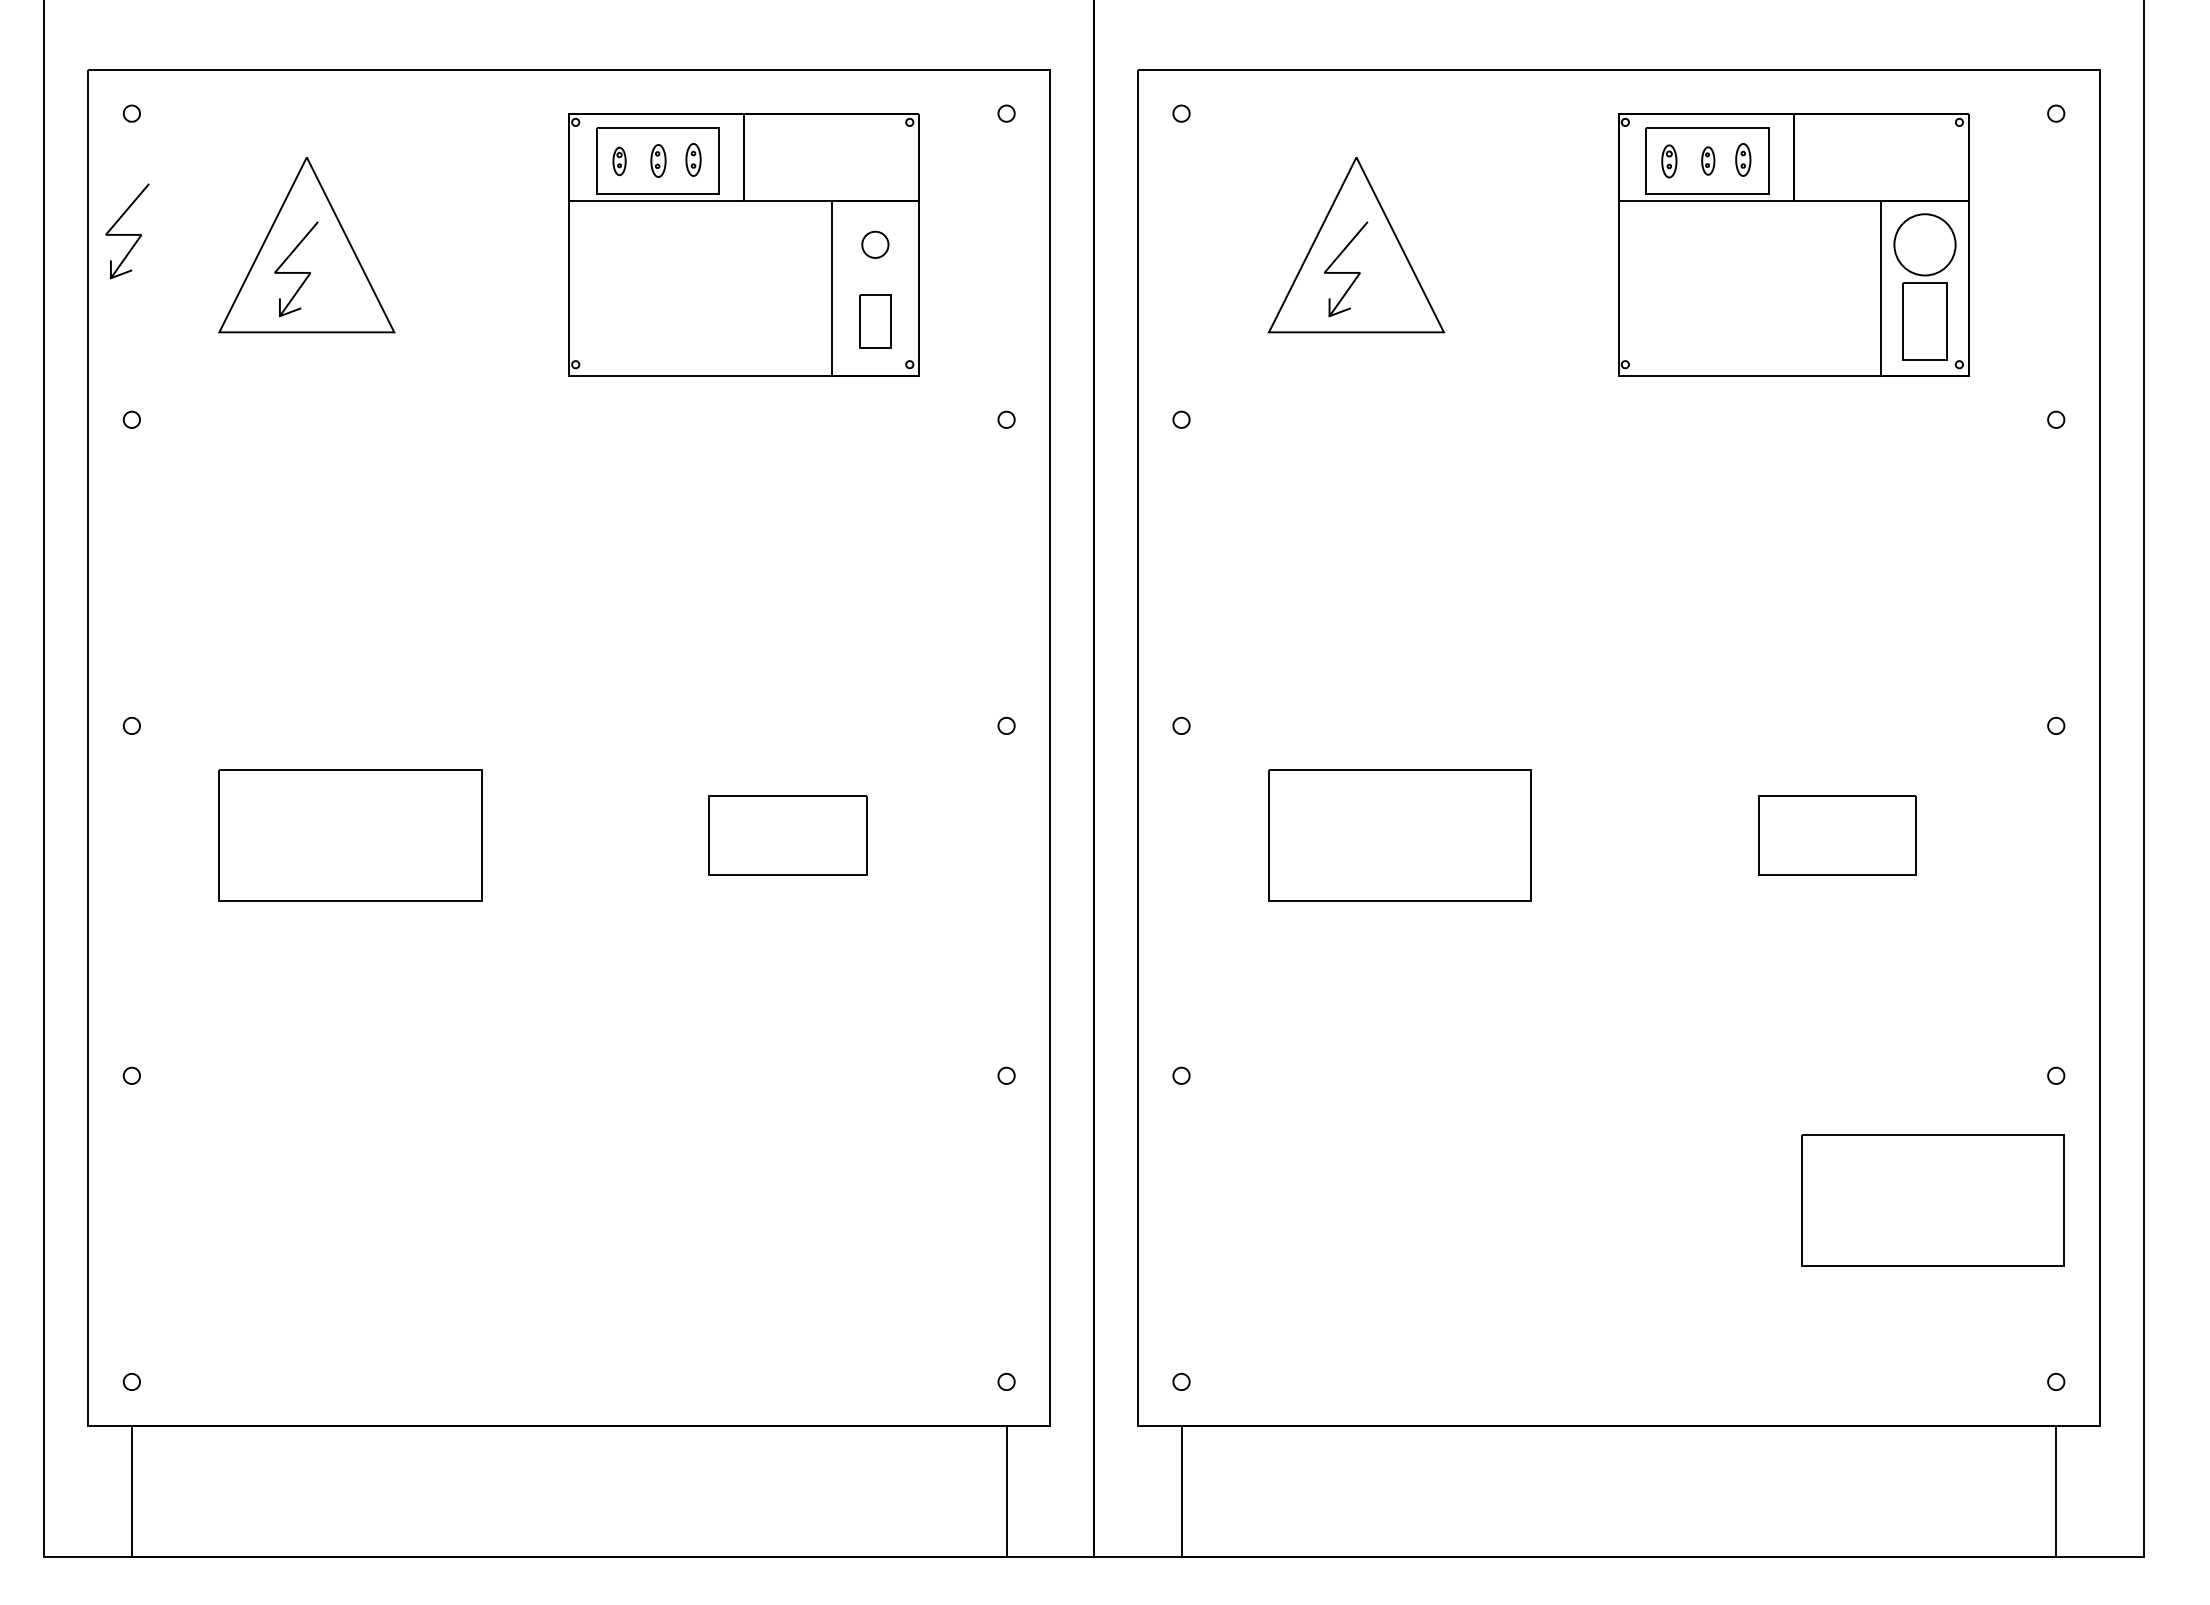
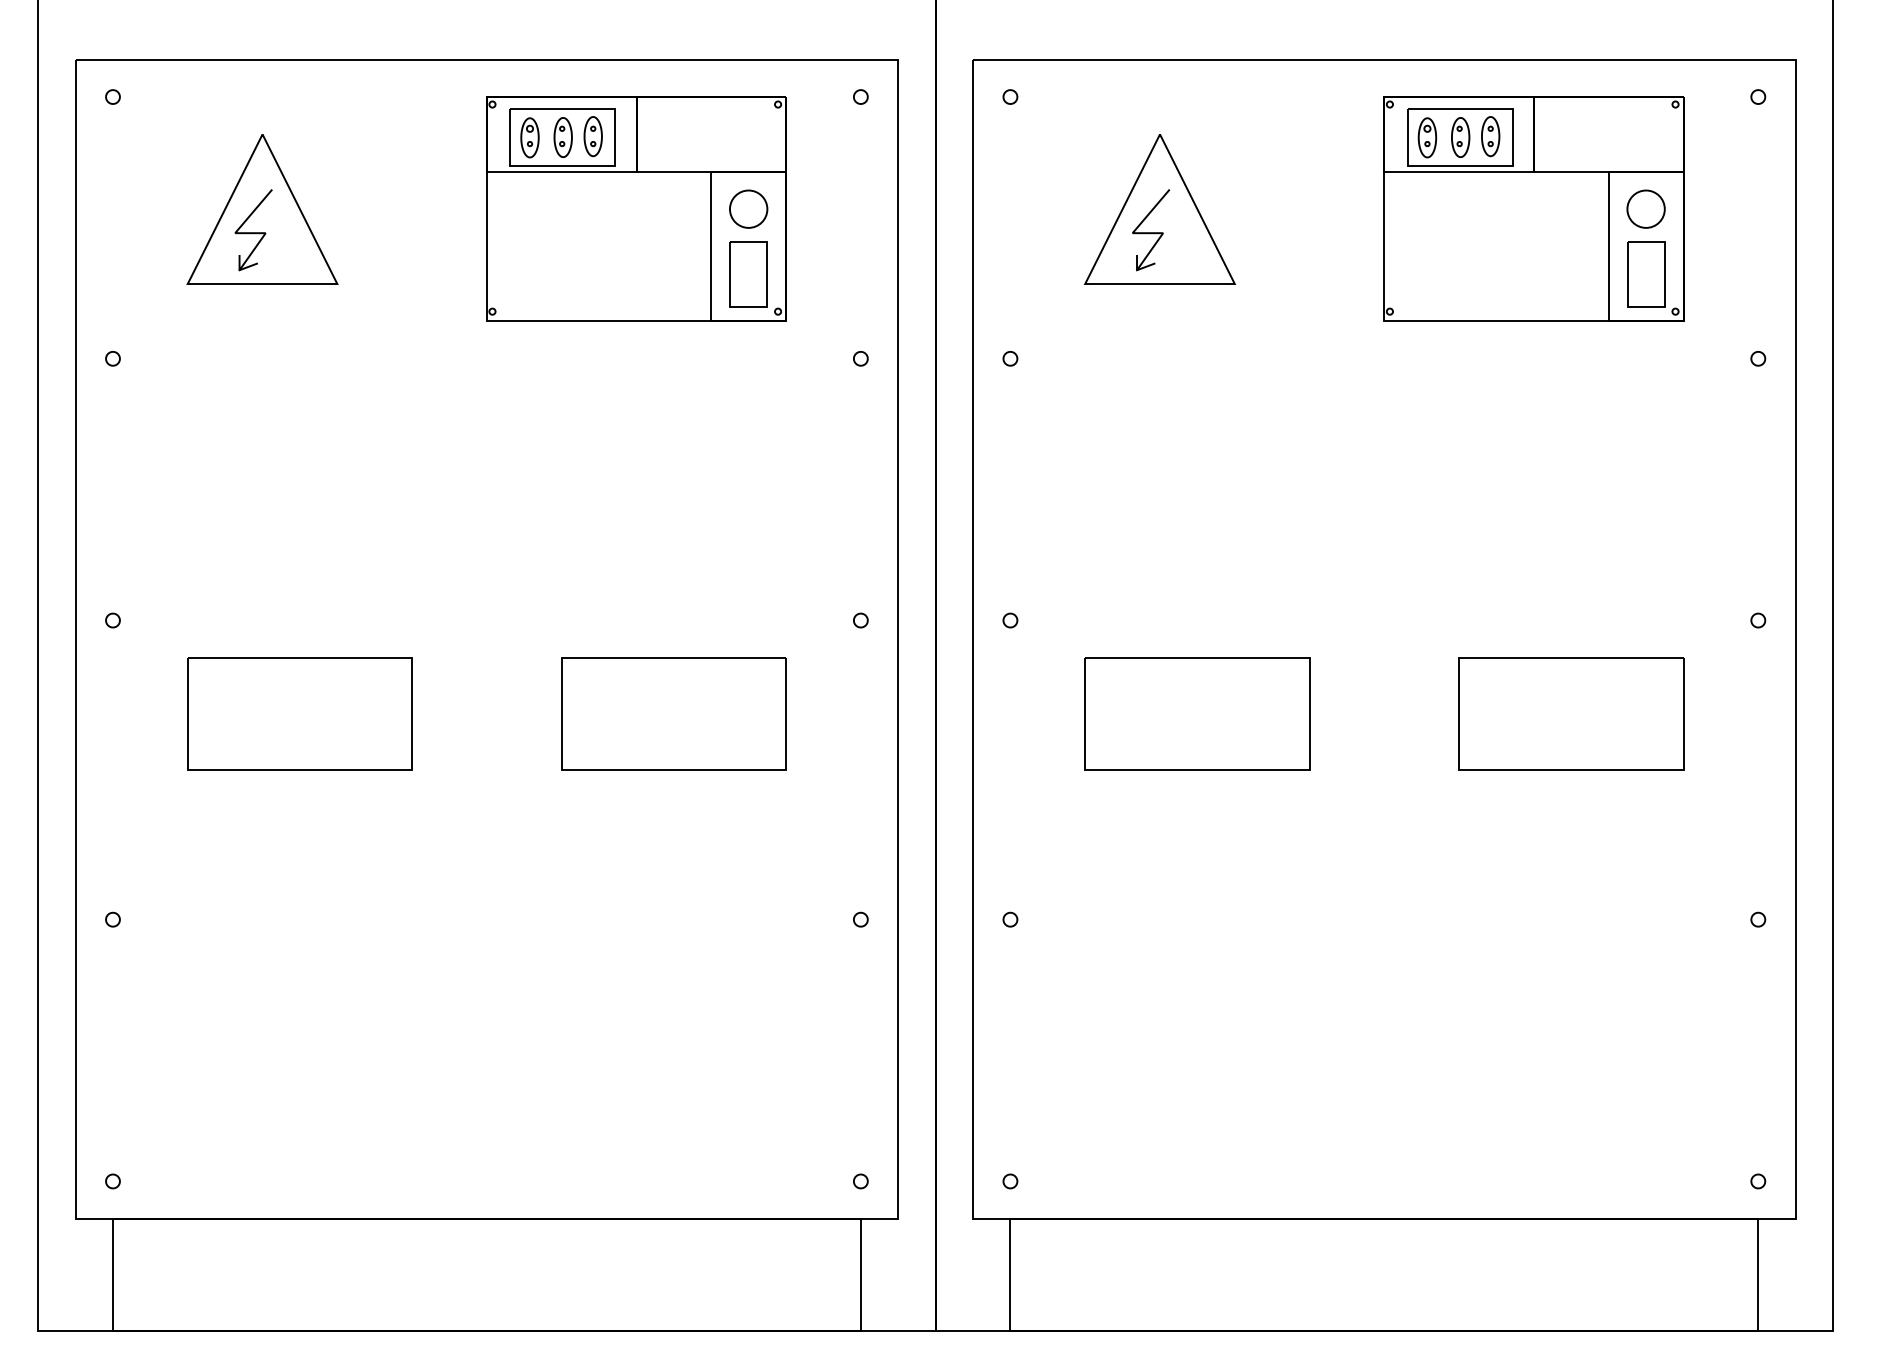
part: (693, 159) -> (593, 136), size x1.43
part: (1743, 159) -> (1490, 136), size x1.43
part: (658, 160) -> (563, 137), size x1.43
part: (1708, 160) -> (1460, 137), size x1.67
part: (619, 161) -> (529, 137), size x1.67
part: (1669, 161) -> (1427, 137), size x1.43
part: (127, 231) -> (109, 197), removed
circle: (875, 244) -> (748, 208), size x1.67
circle: (1924, 244) -> (1645, 208), size x0.71
part: (875, 321) -> (748, 274), size x1.43
part: (787, 835) -> (673, 714), size x1.67
part: (1837, 835) -> (1571, 714), size x1.67
part: (1932, 1200) -> (1652, 1026), removed

